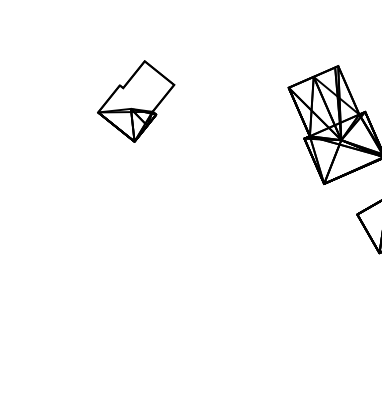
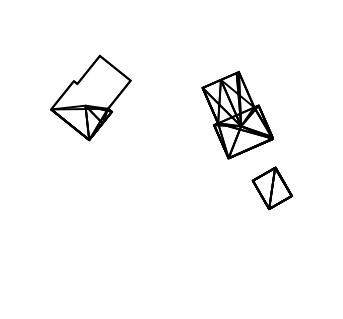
part: (135, 100) -> (90, 97), size x1.43

